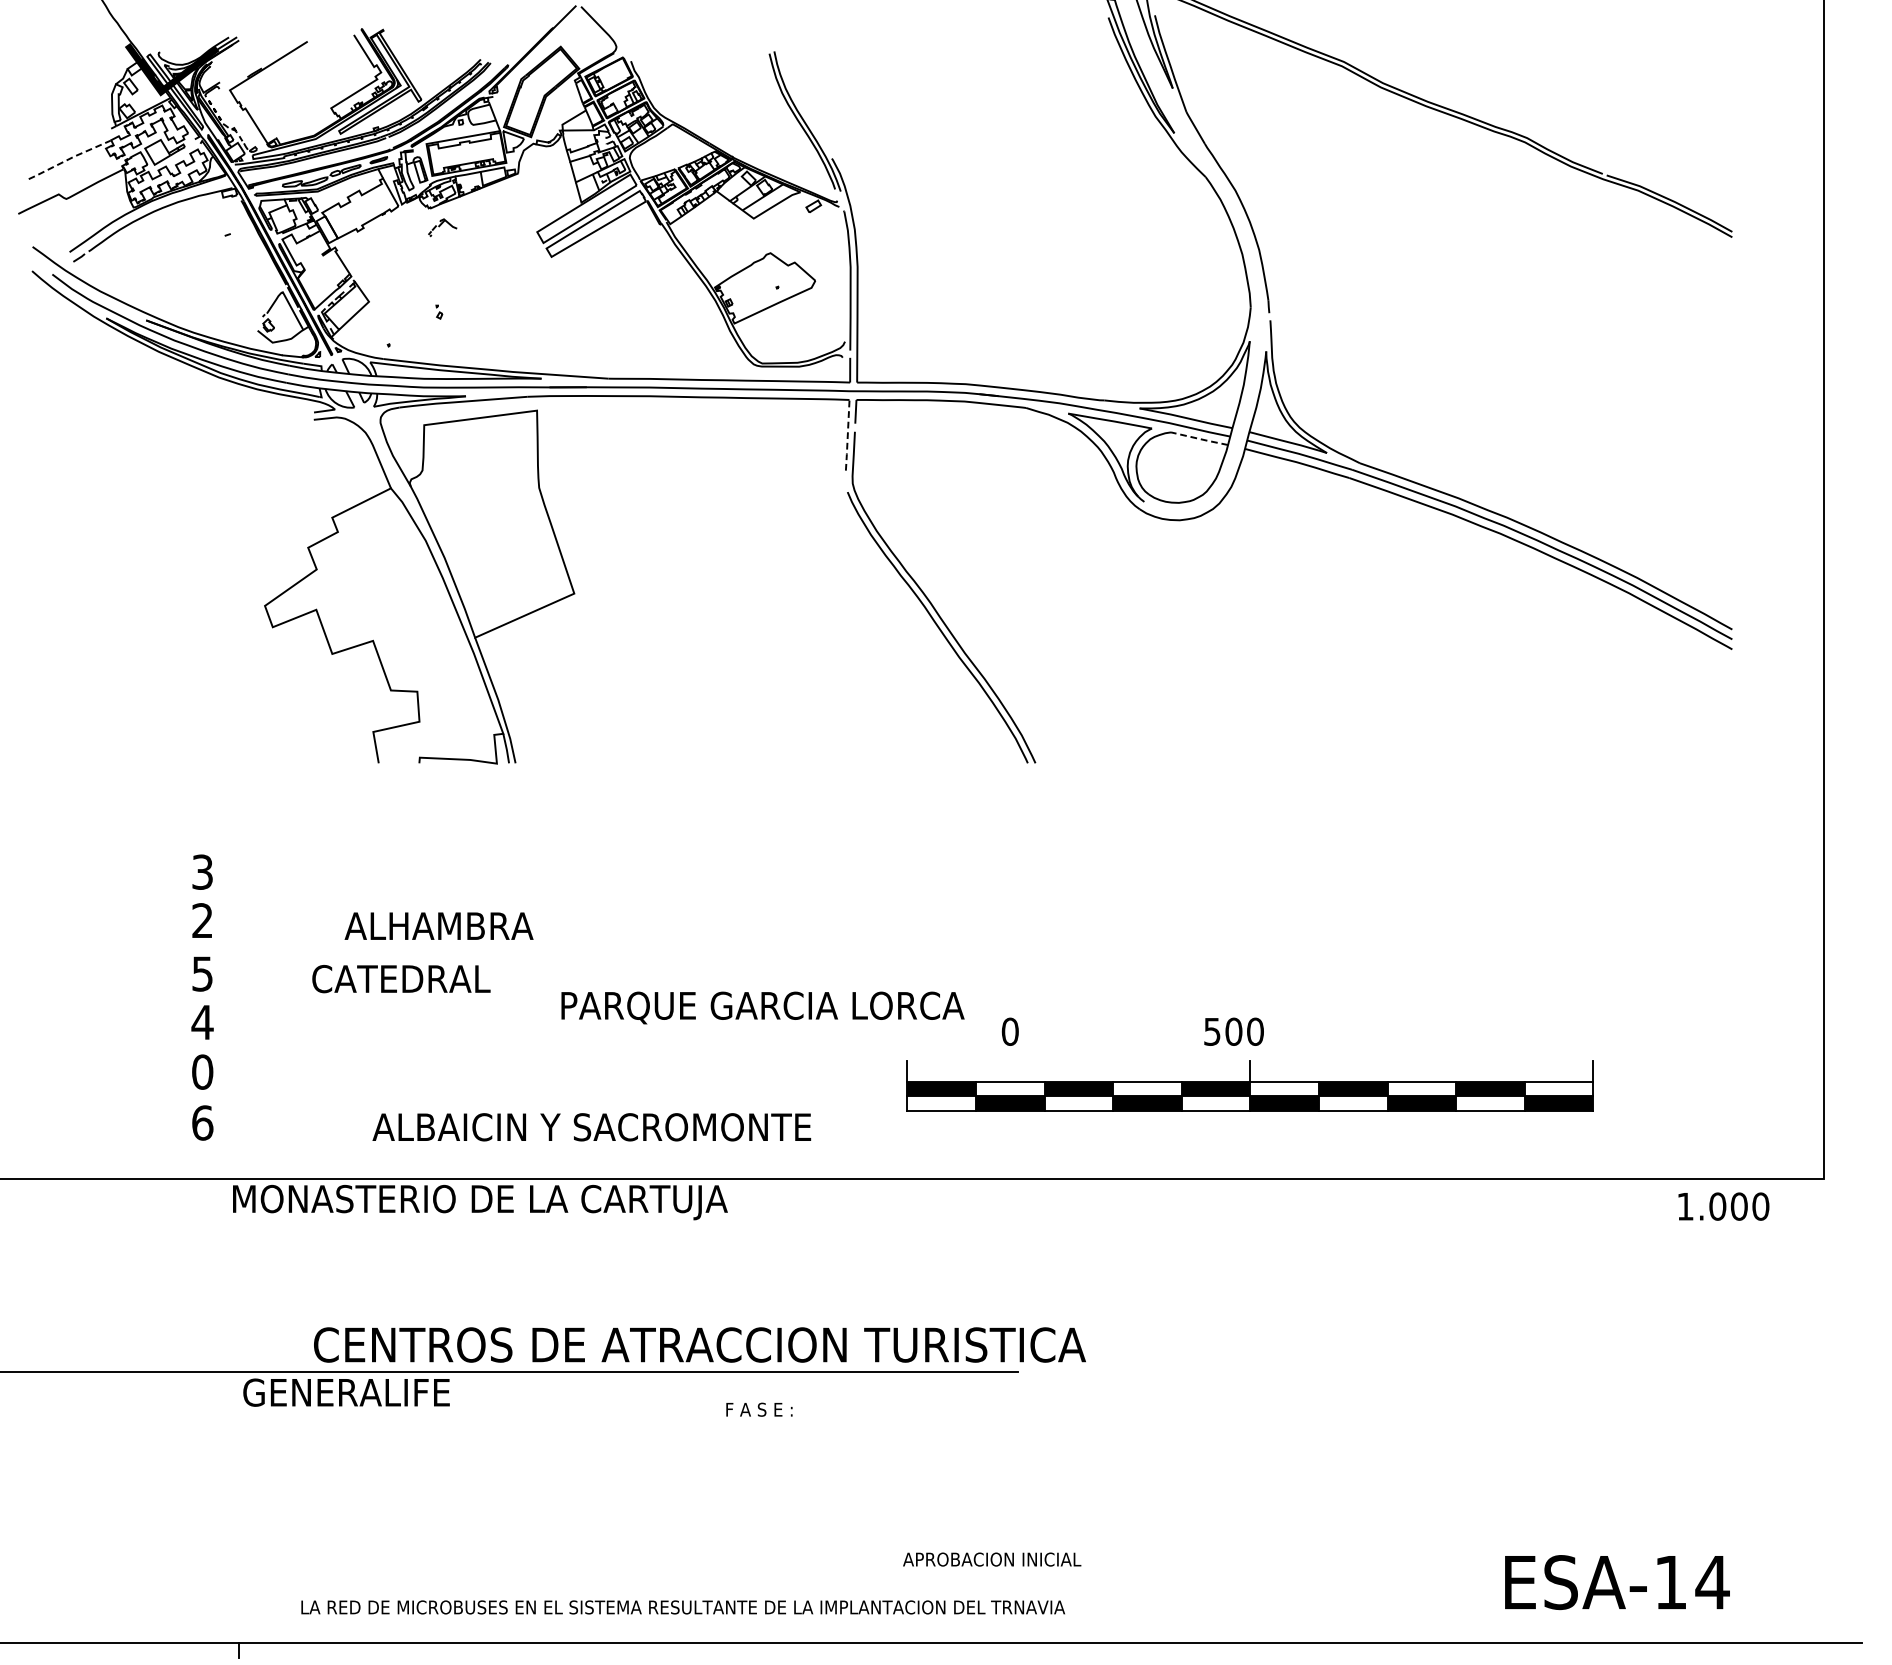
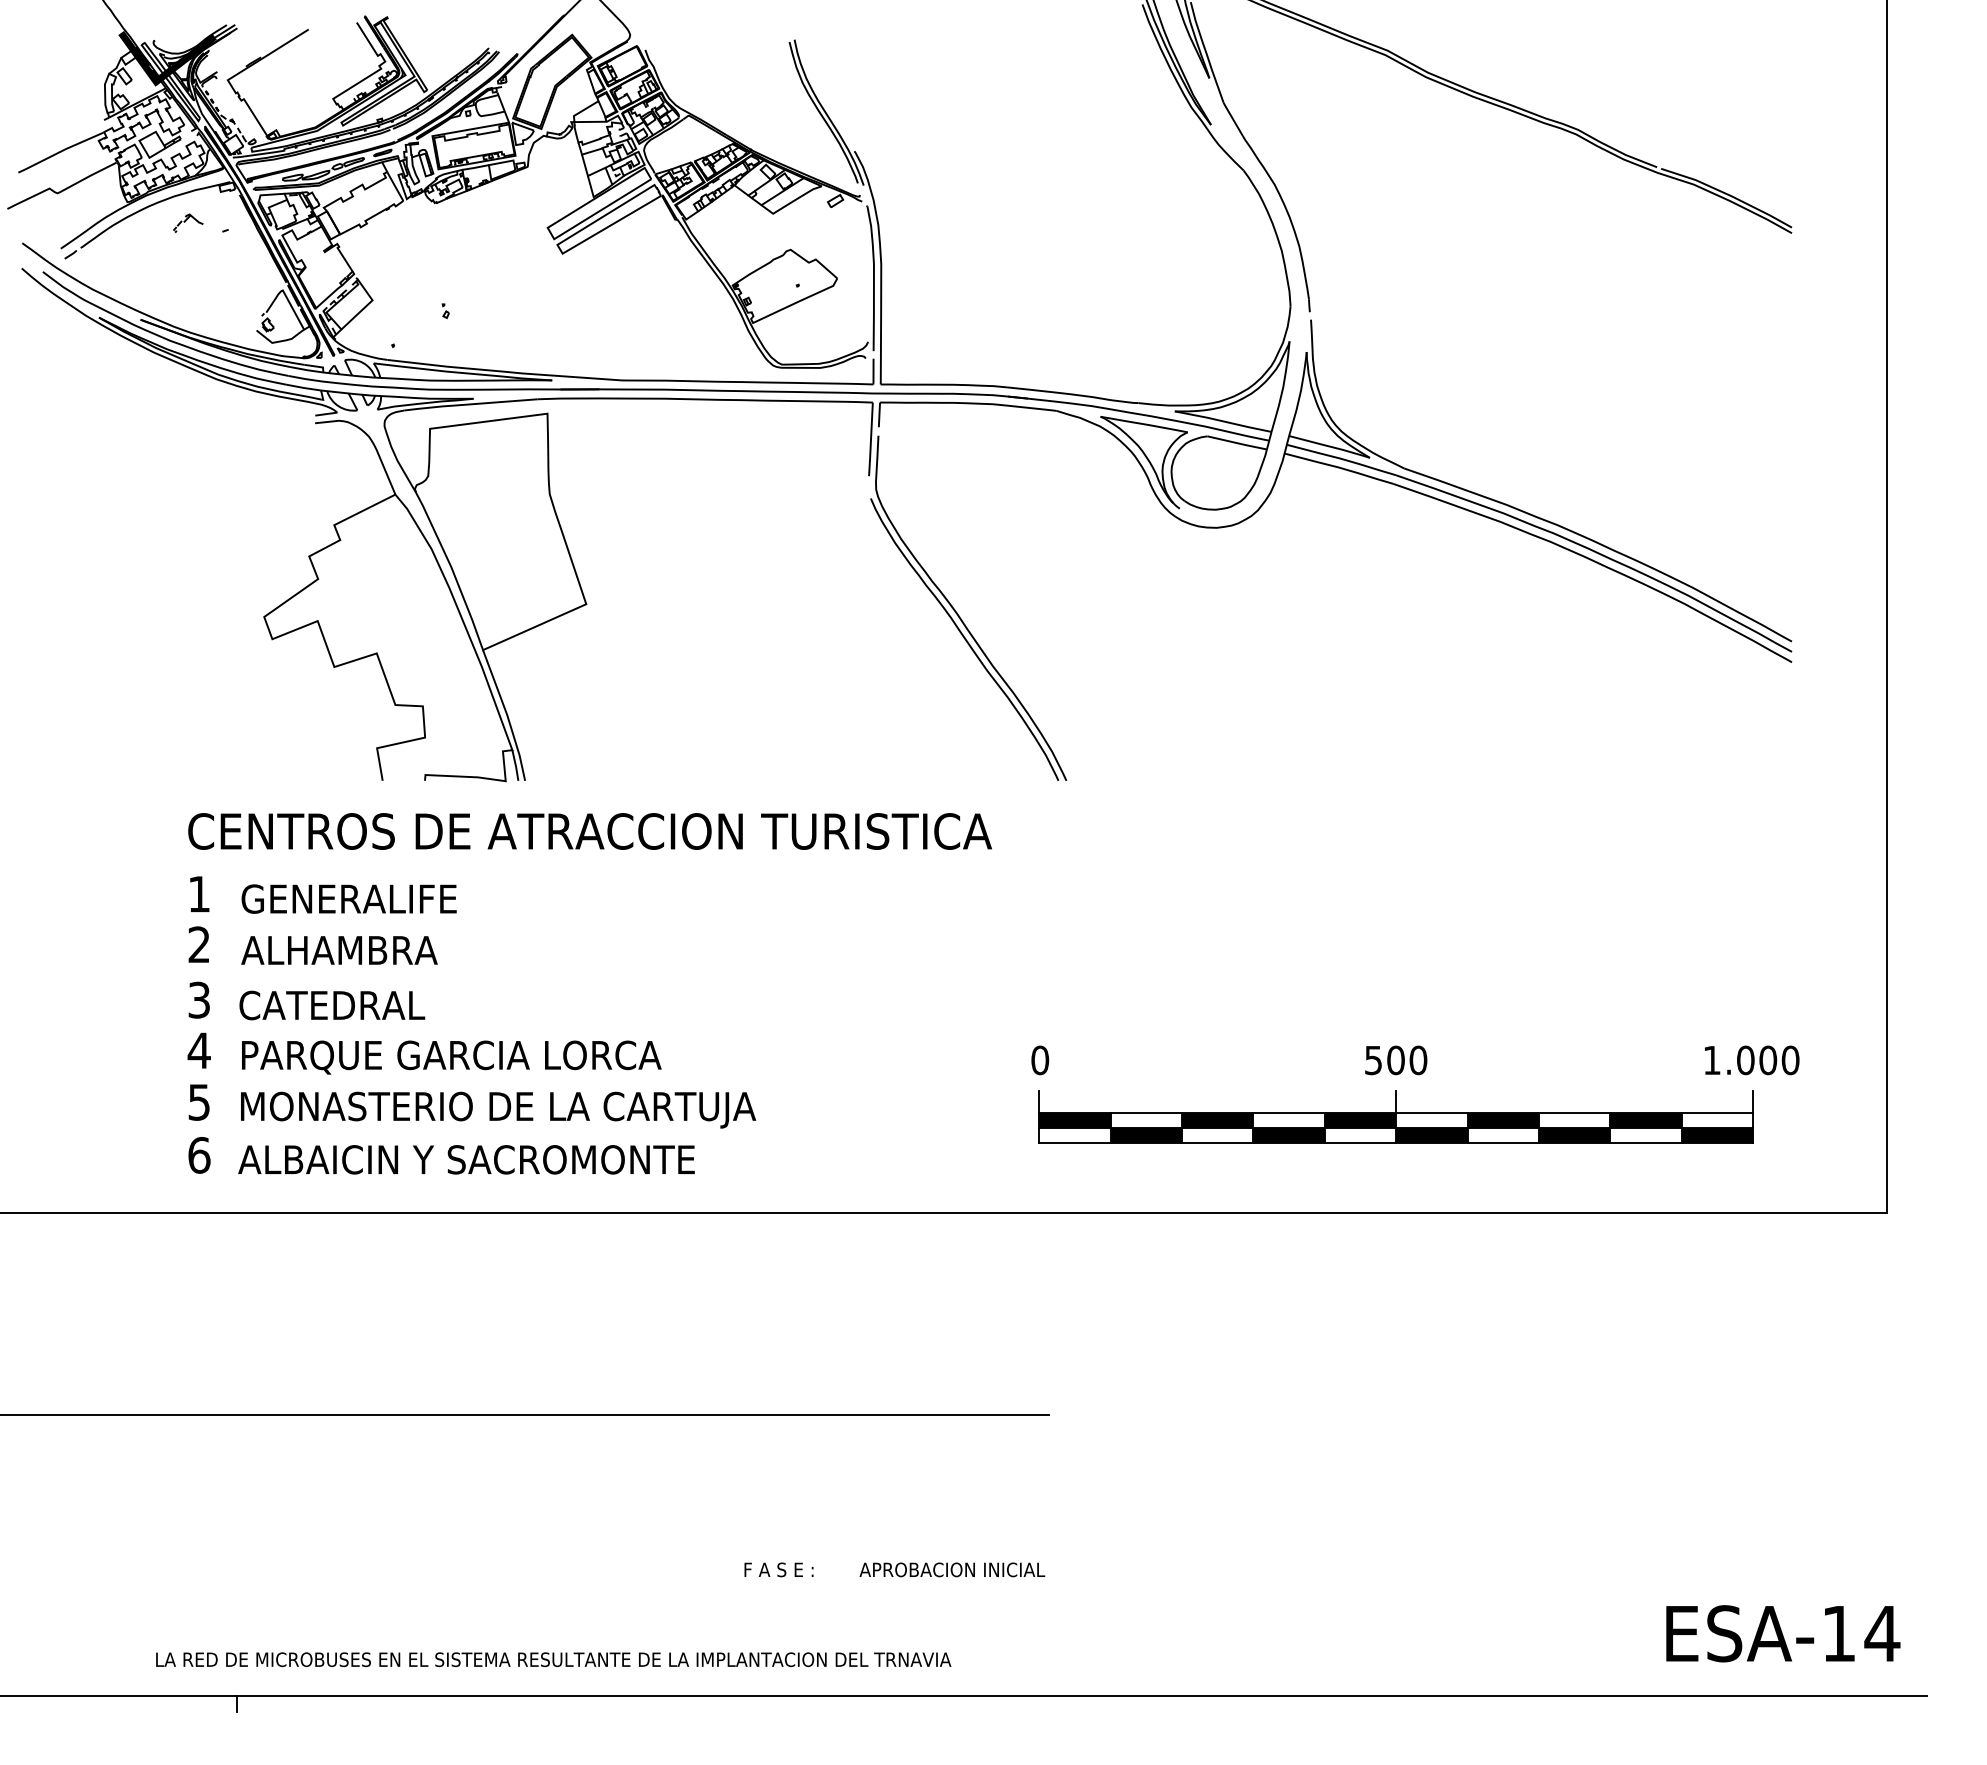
line: (69, 158) -> (60, 151), dashed -> solid
part: (442, 227) -> (188, 222), moved
line: (848, 435) -> (871, 439), dashed -> solid
line: (1199, 439) -> (1237, 443), dashed -> solid
text: (201, 871) -> (198, 893), 3 -> 1
text: (439, 926) -> (339, 950), moved
text: (202, 973) -> (199, 999), 5 -> 3
text: (401, 979) -> (332, 1005), moved
text: (762, 1007) -> (451, 1057), moved
text: (1234, 1031) -> (1396, 1060), moved
text: (202, 1072) -> (199, 1102), 0 -> 5
part: (1249, 1085) -> (1395, 1116), moved
text: (591, 1126) -> (466, 1159), moved
text: (480, 1201) -> (498, 1109), moved
text: (1724, 1206) -> (1752, 1060), moved
text: (699, 1345) -> (589, 831), moved
text: (345, 1392) -> (348, 898), moved
text: (758, 1409) -> (778, 1569), moved
text: (992, 1559) -> (952, 1569), moved
text: (1617, 1582) -> (1783, 1633), moved
text: (683, 1607) -> (553, 1659), moved

